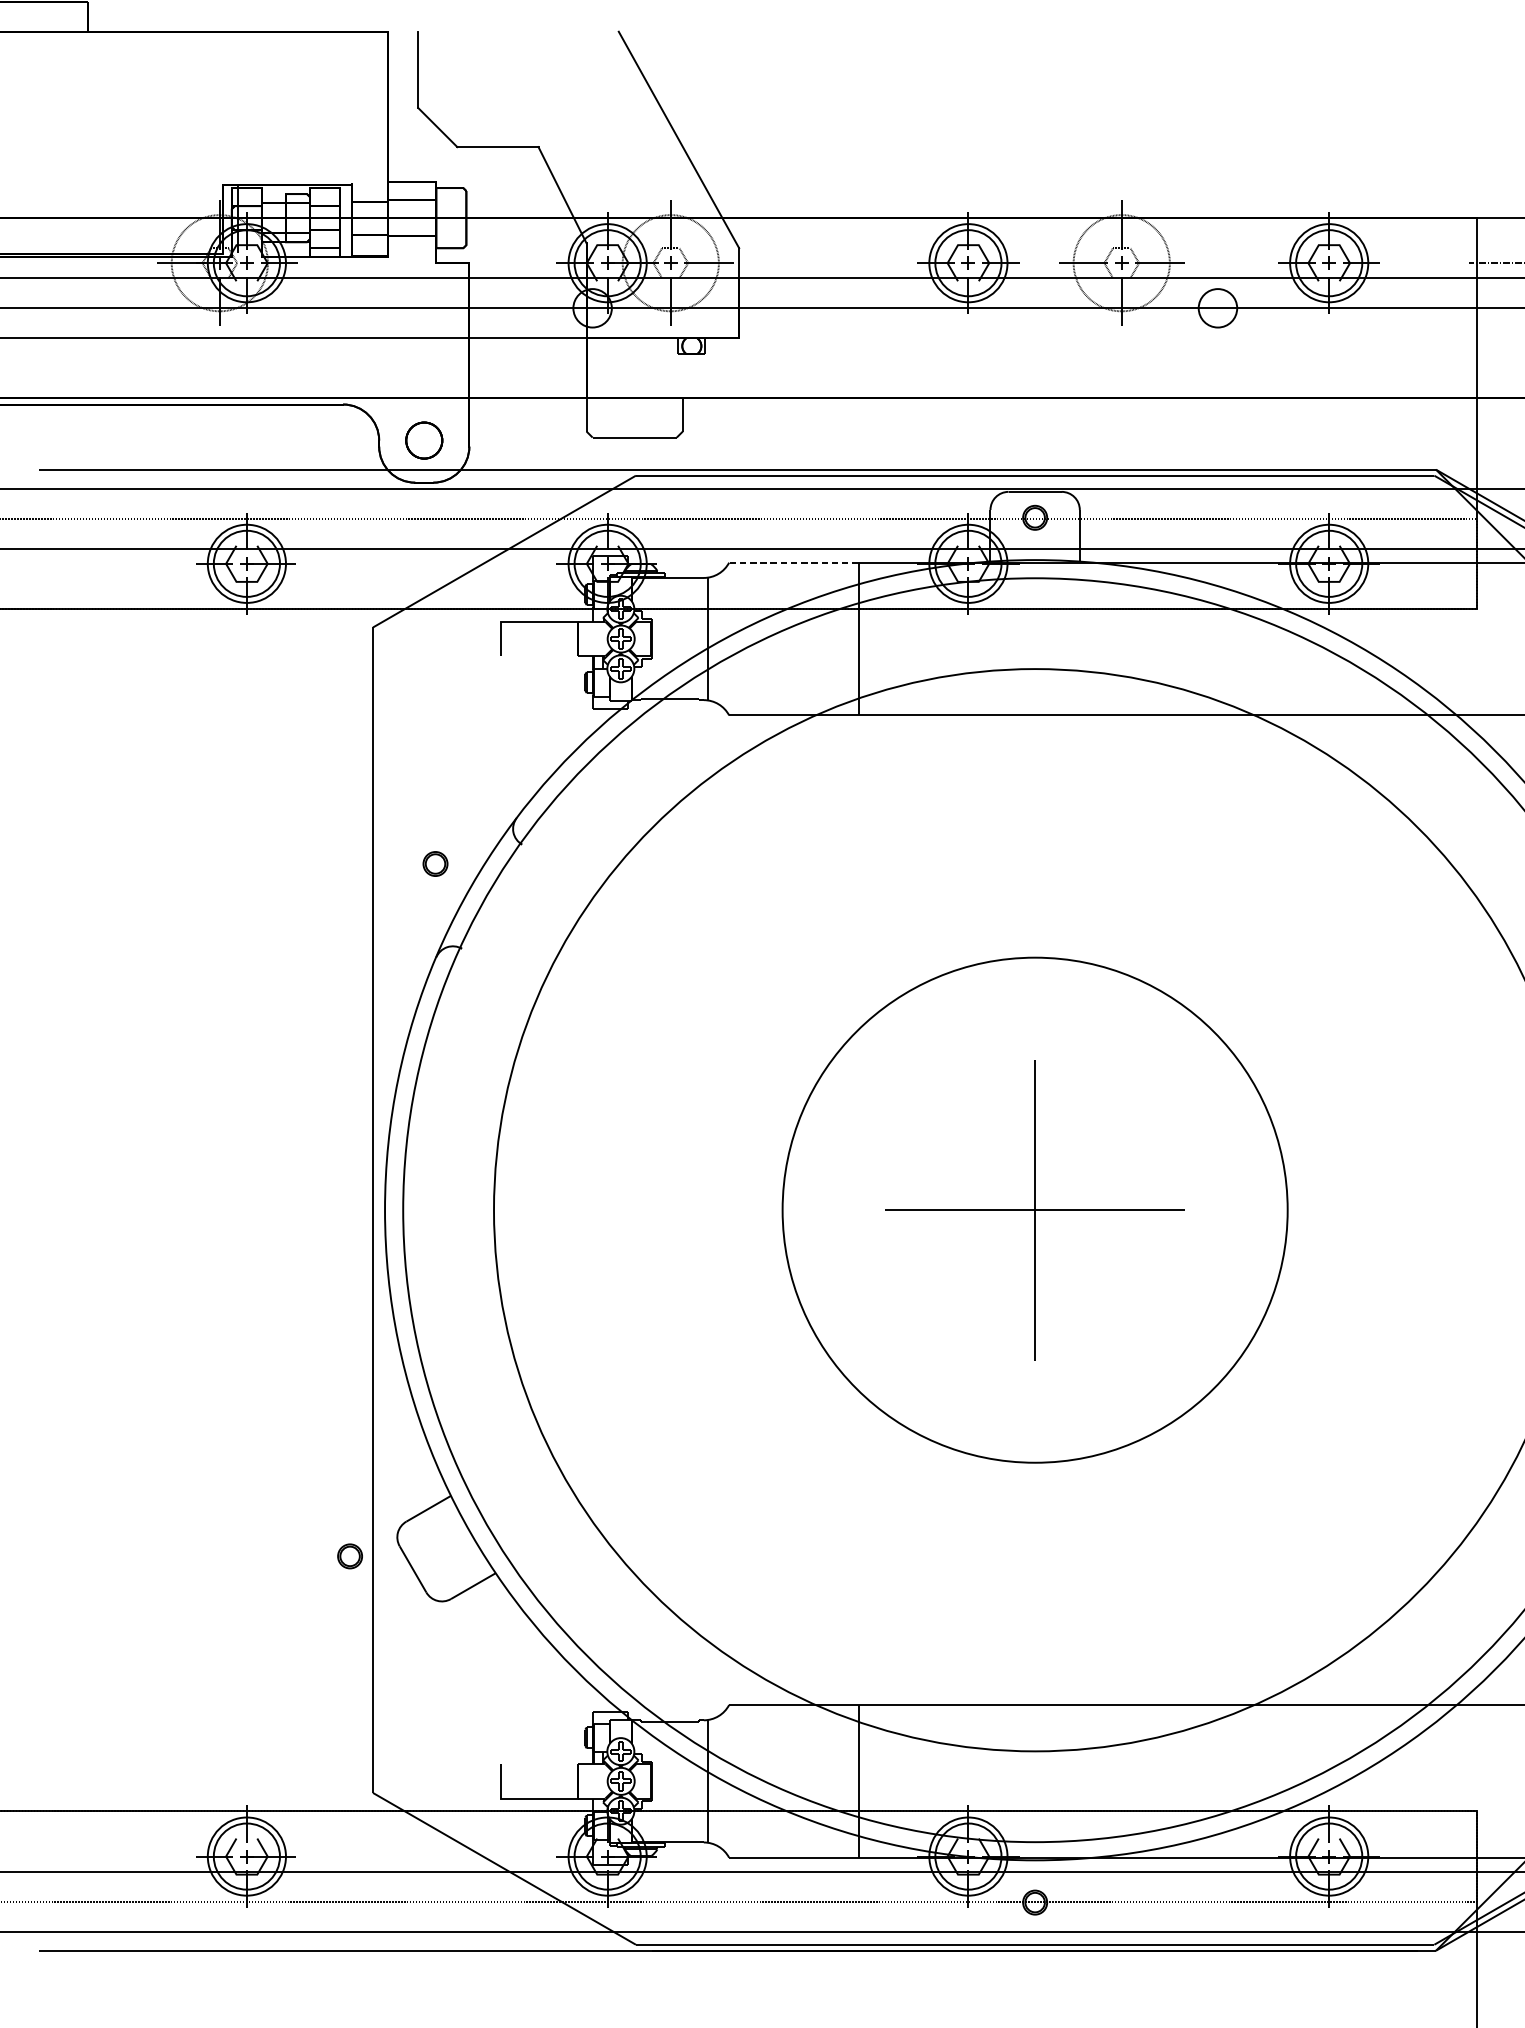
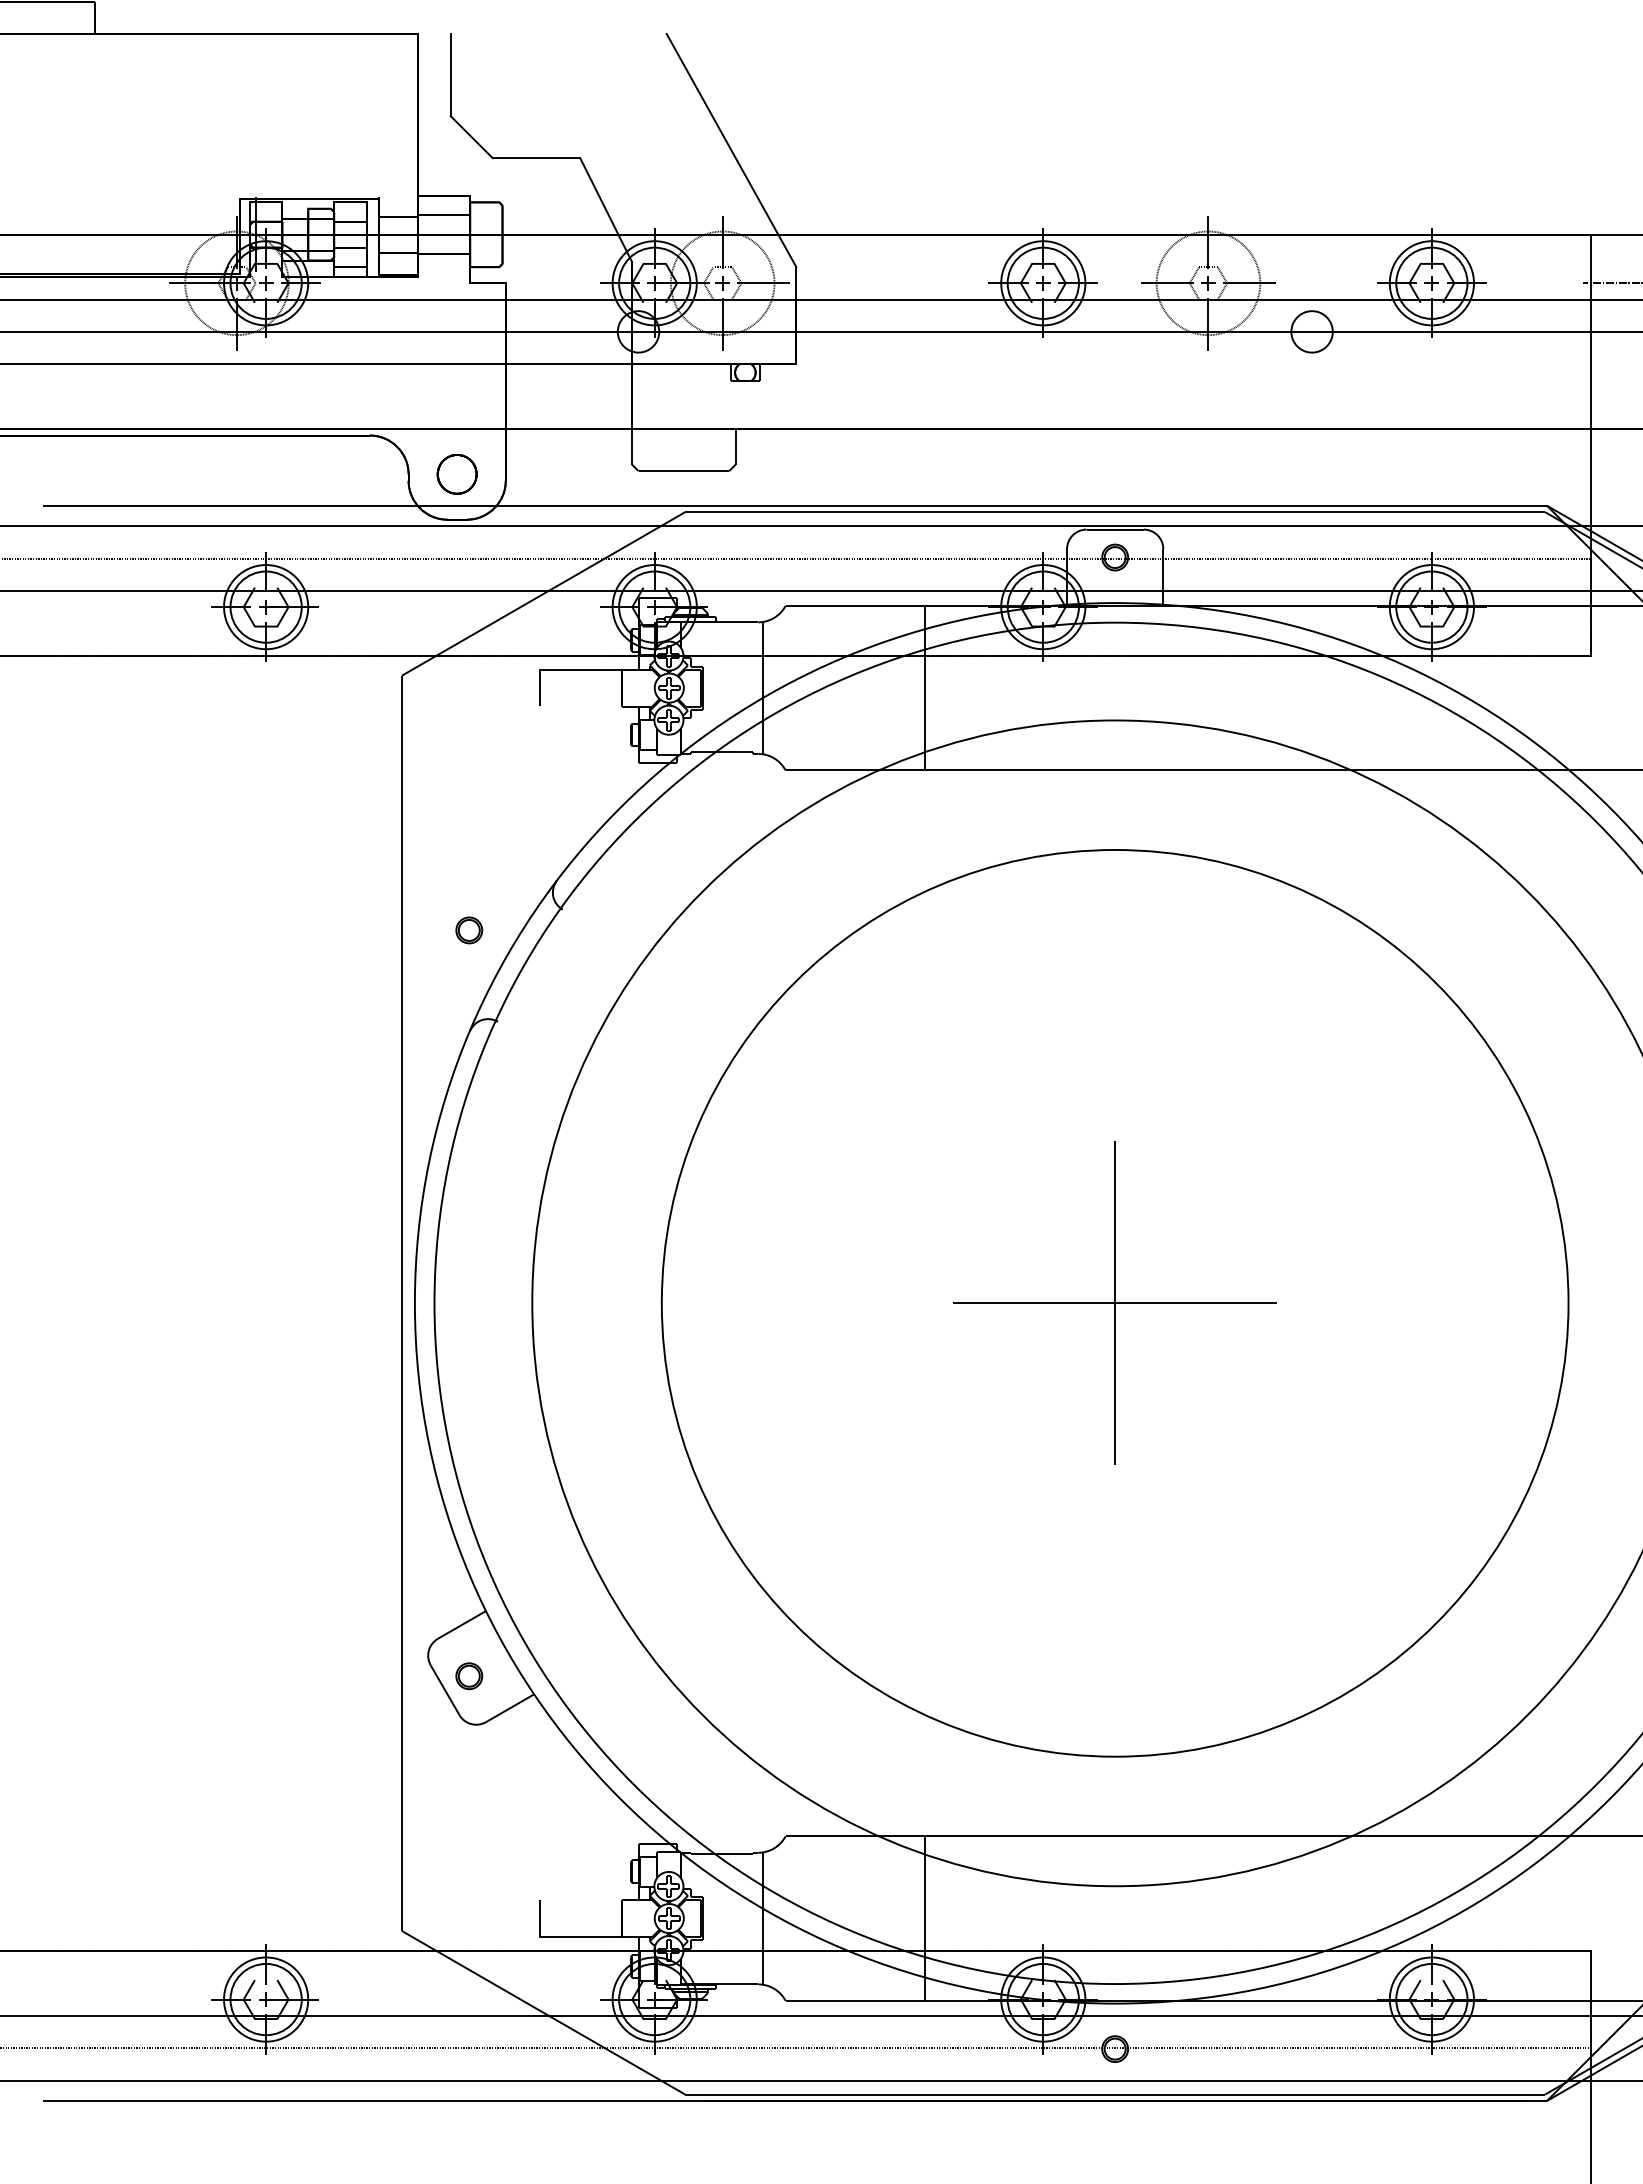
line: (794, 562) -> (855, 605), dashed -> solid
circle: (1034, 1210) -> (1114, 1303), size x1.67
part: (350, 1556) -> (469, 1676), moved

